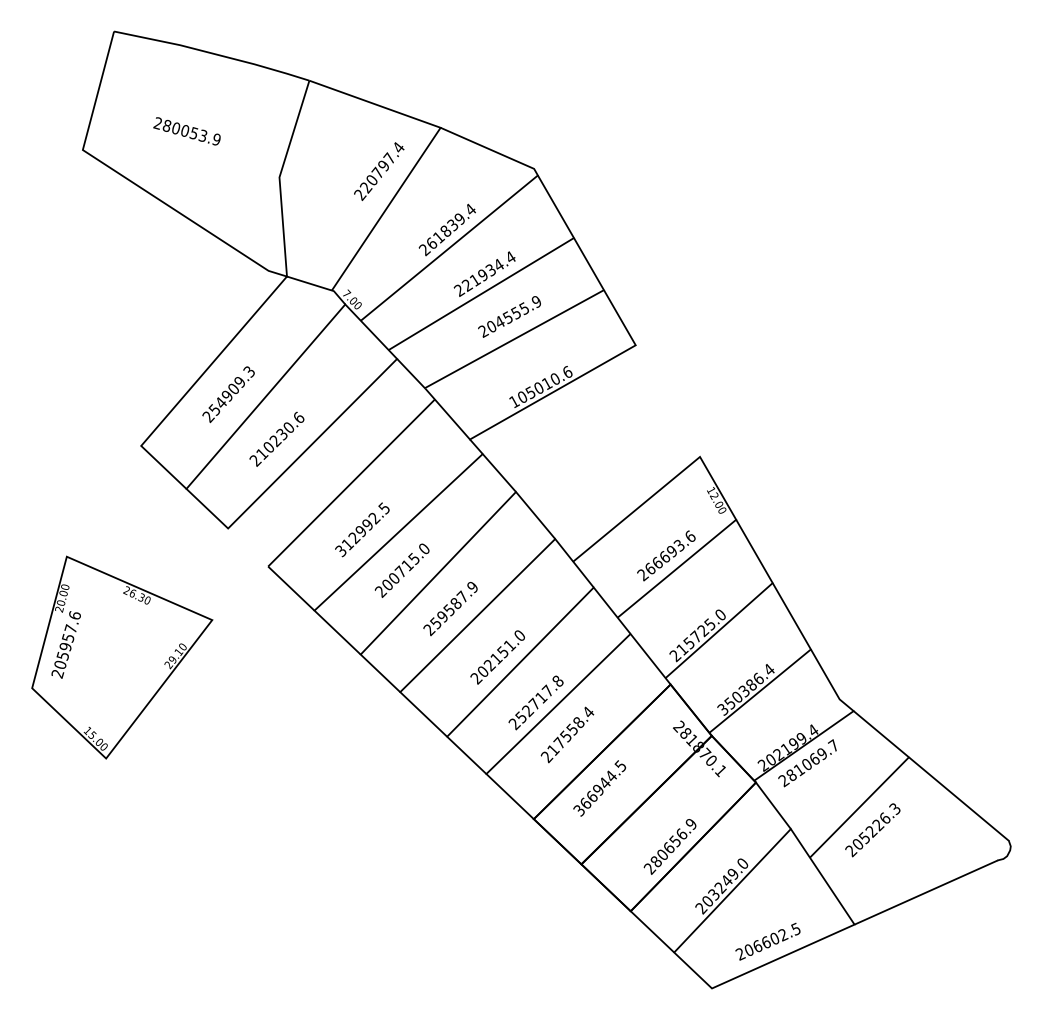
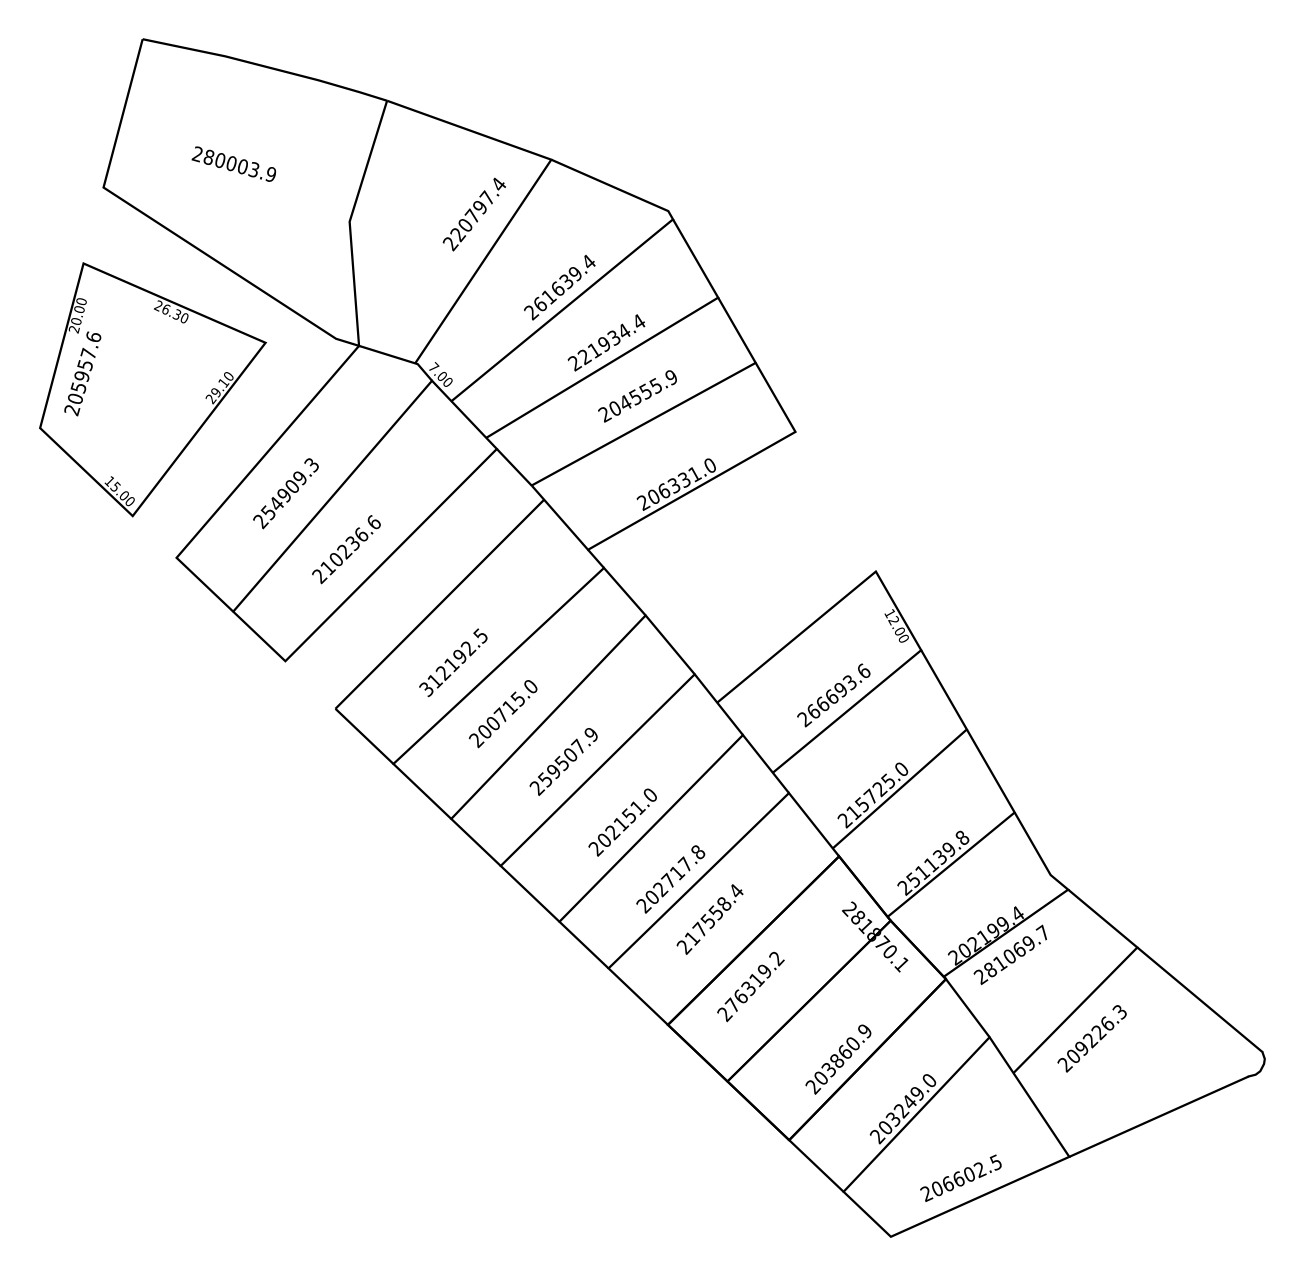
text: (193, 133) -> (242, 166), 280053.9 -> 280003.9
text: (444, 230) -> (556, 288), 261839.4 -> 261639.4
text: (540, 386) -> (676, 483), 105010.6 -> 206331.0
text: (288, 425) -> (360, 532), 210230.6 -> 210236.6
text: (361, 531) -> (452, 664), 312992.5 -> 312192.5
text: (455, 603) -> (569, 755), 259587.9 -> 259507.9
text: (122, 657) -> (153, 389), moved
text: (745, 690) -> (932, 863), 350386.4 -> 251139.8
text: (520, 717) -> (651, 897), 252717.8 -> 202717.8
text: (600, 788) -> (751, 986), 366944.5 -> 276319.2
text: (863, 838) -> (1080, 1049), 205226.3 -> 209226.3
text: (668, 847) -> (836, 1060), 280656.9 -> 203860.9

